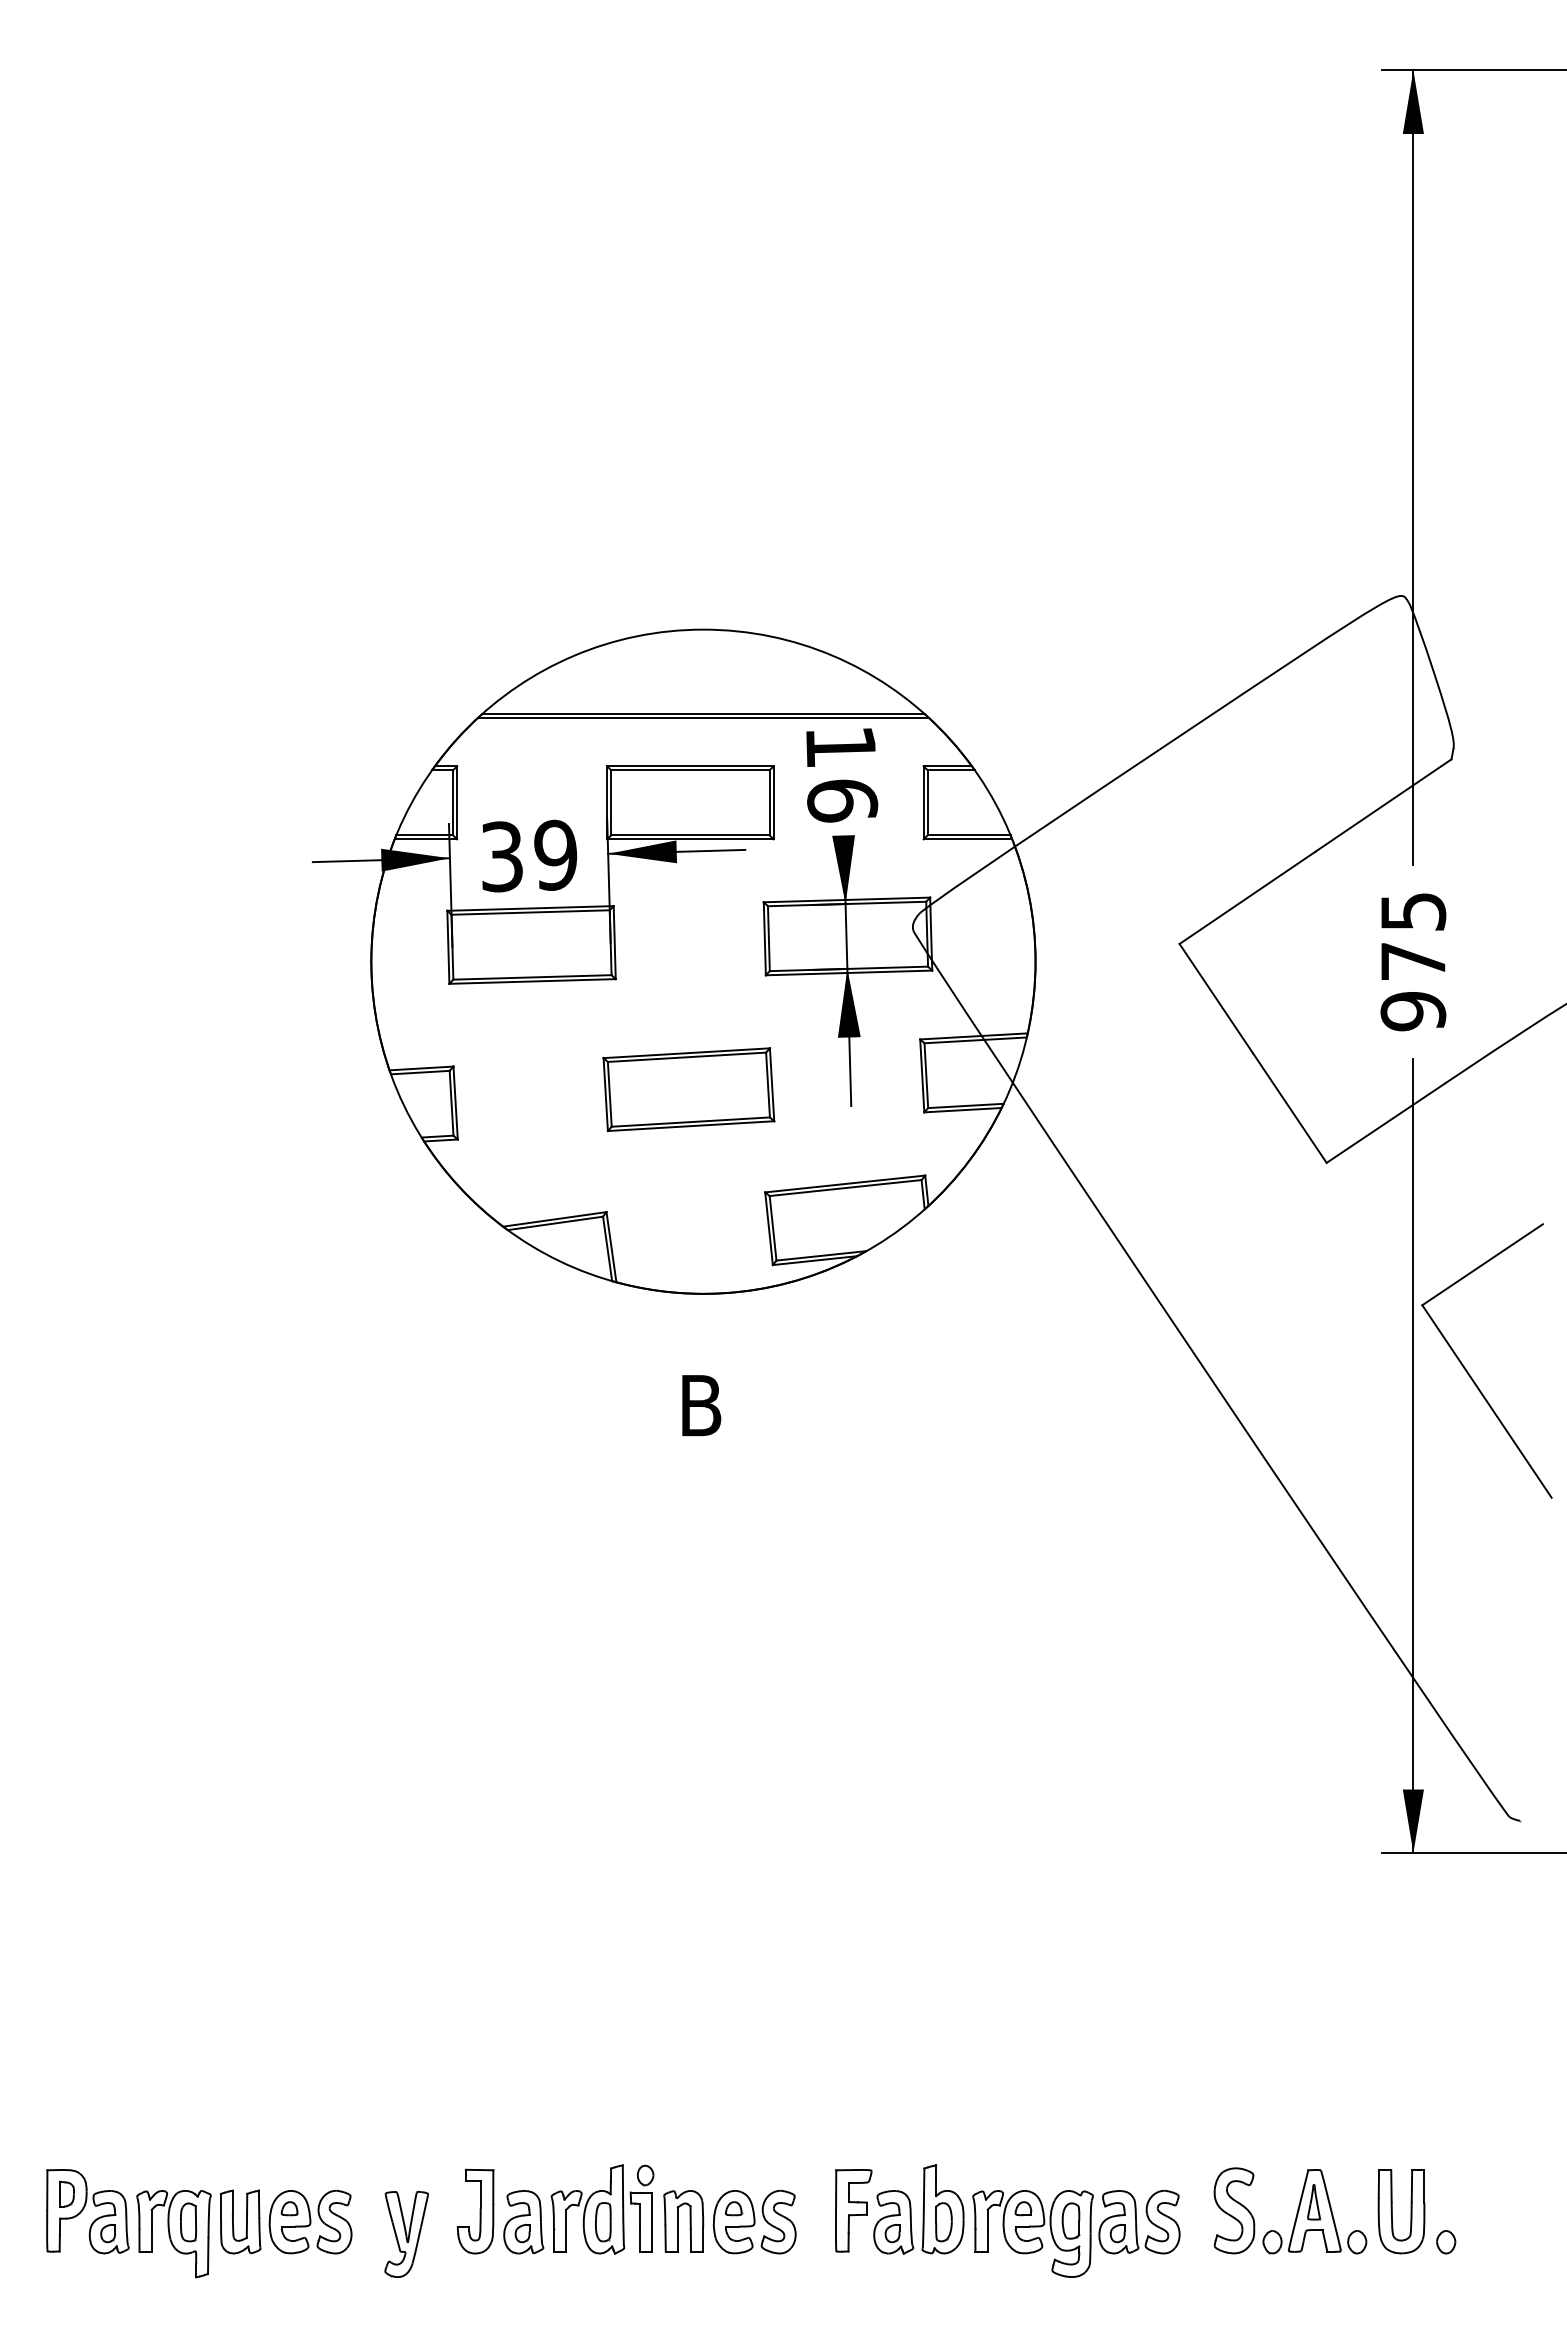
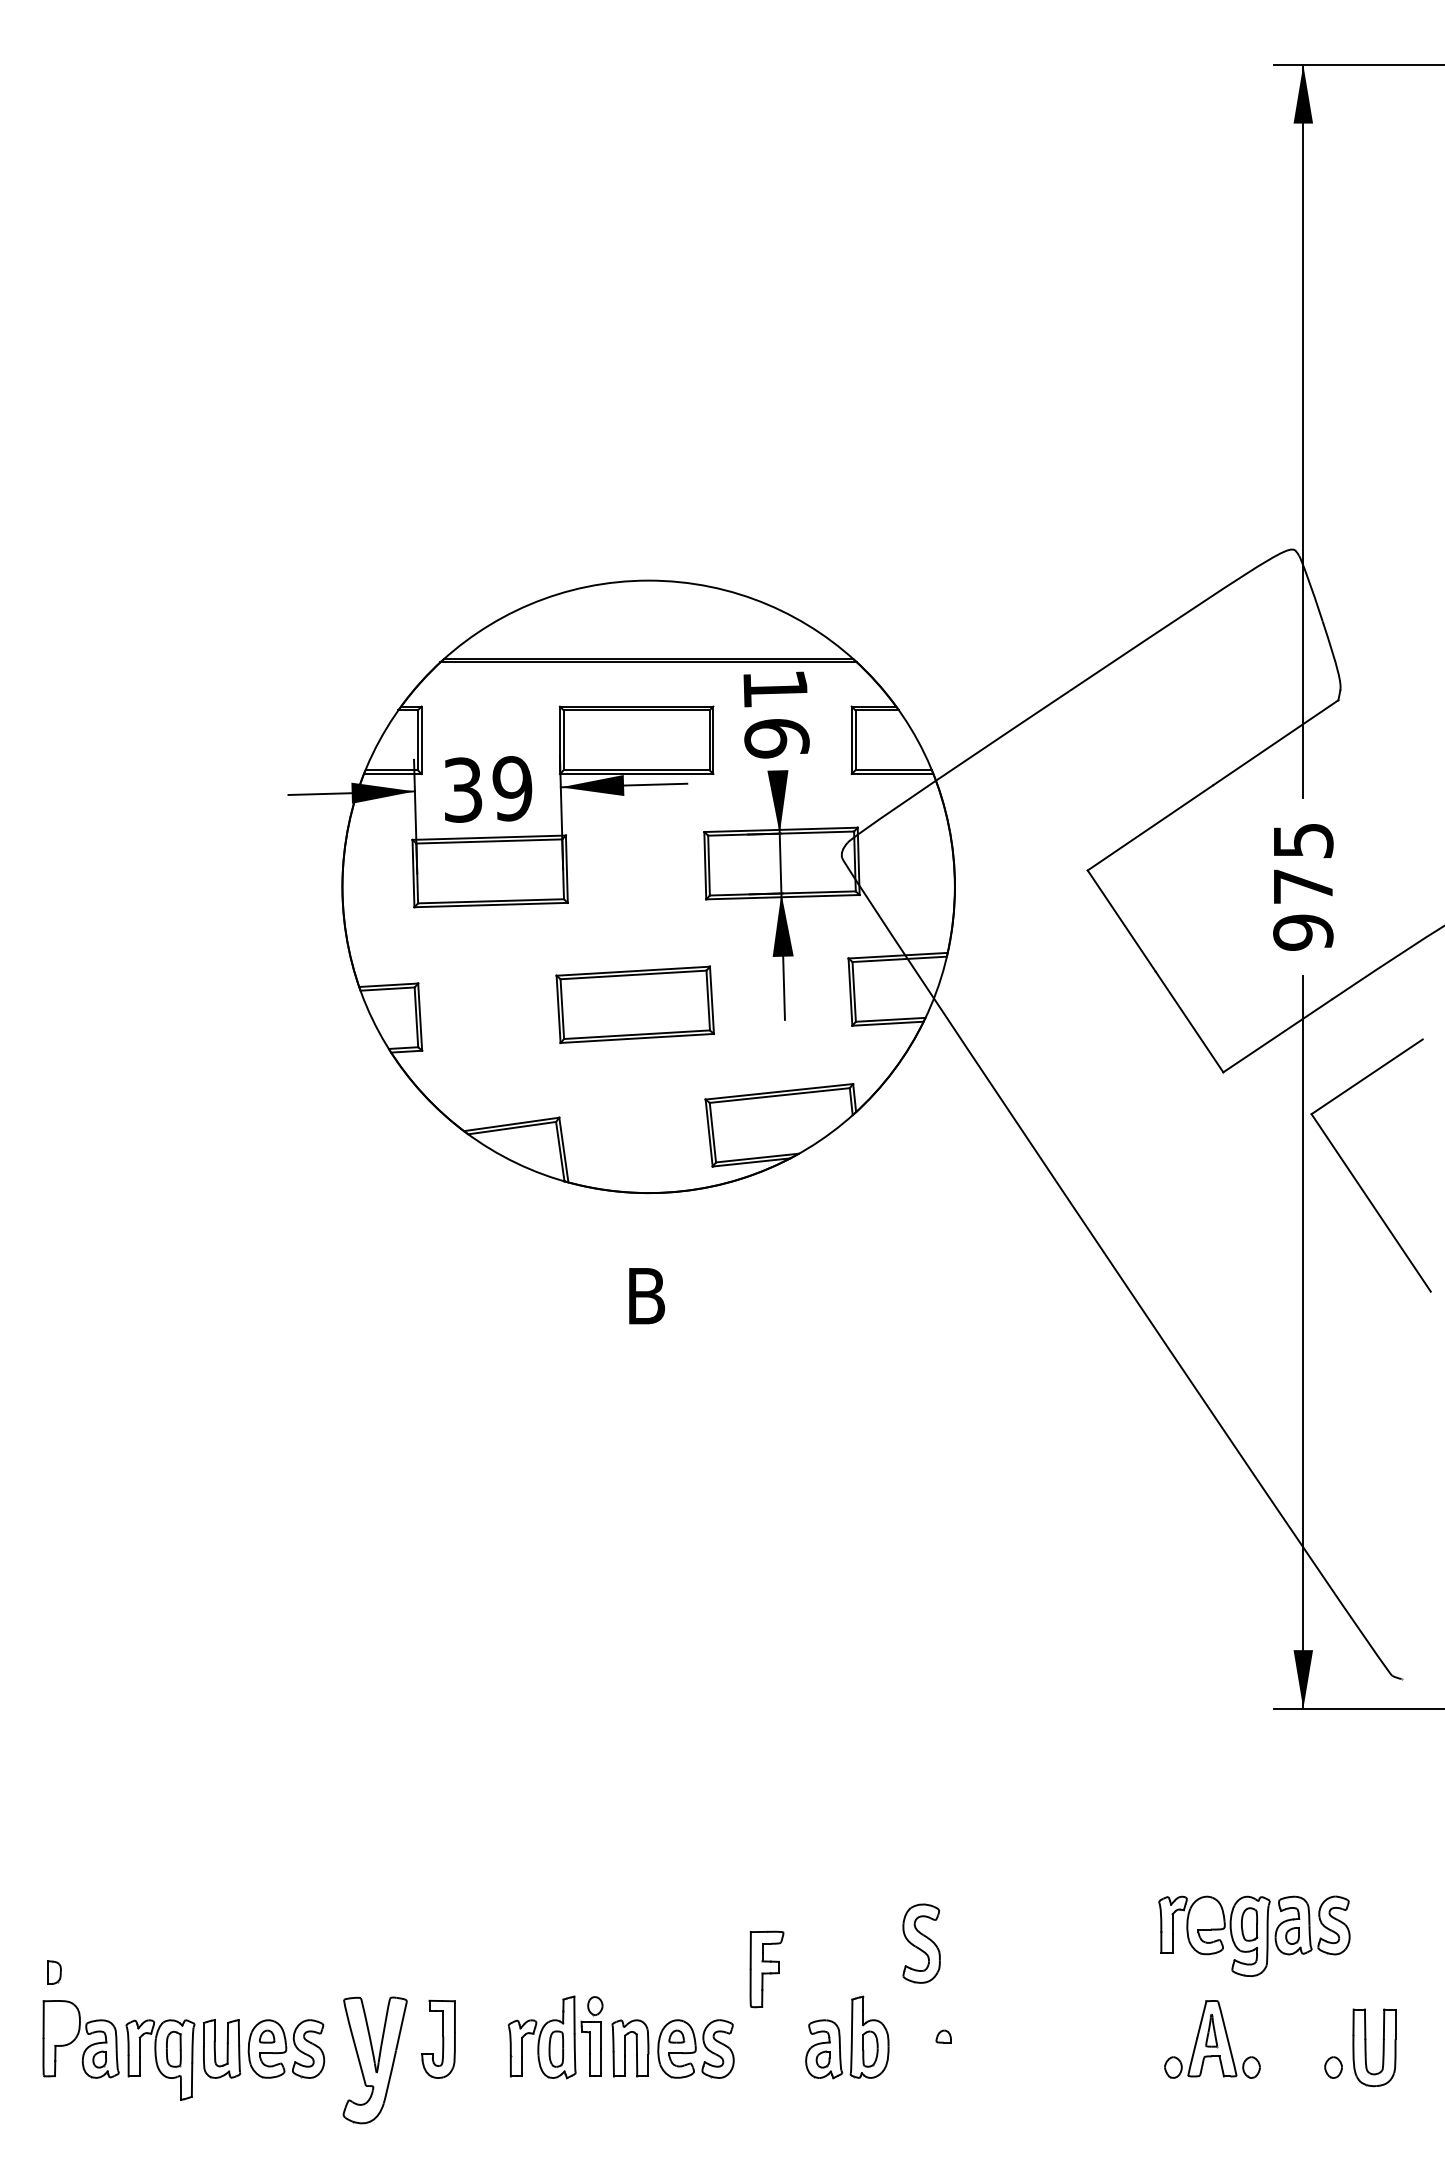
part: (1469, 1373) -> (1355, 1177), moved
part: (66, 2193) -> (53, 1971), moved
part: (853, 2210) -> (766, 1969), moved
part: (1234, 2210) -> (921, 1943), moved
part: (1392, 2211) -> (1366, 2047), moved
part: (523, 2222) -> (482, 2049), removed
part: (1076, 2233) -> (1254, 1935), moved
part: (406, 2234) -> (374, 2060), size x1.6

